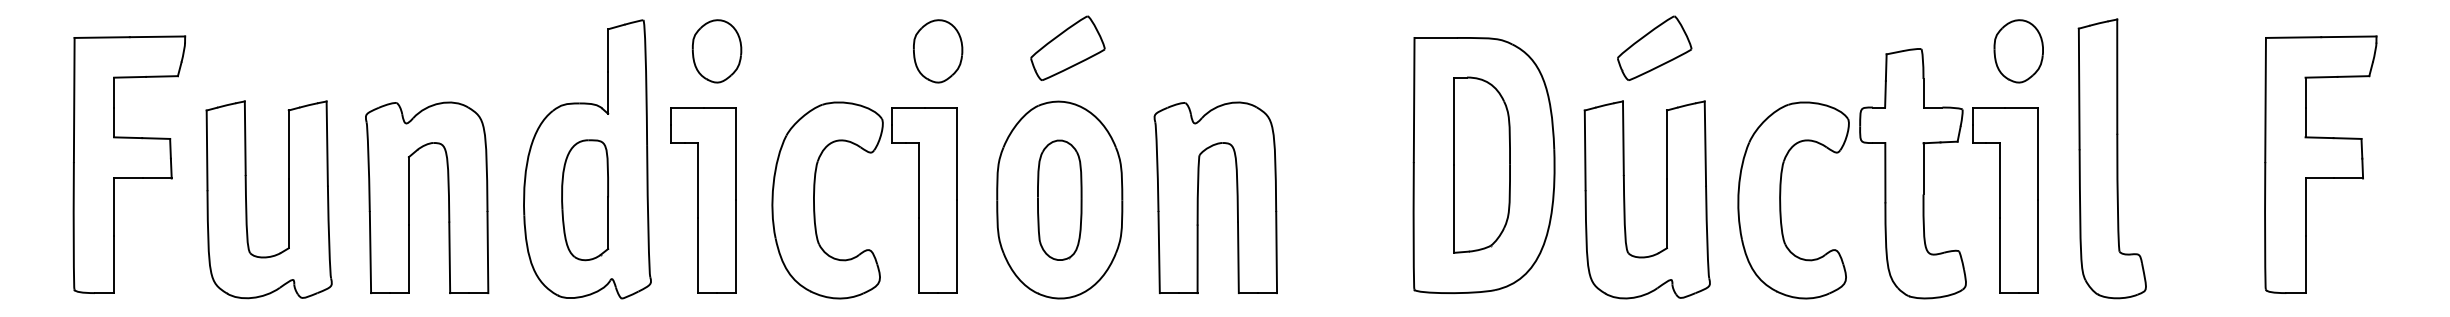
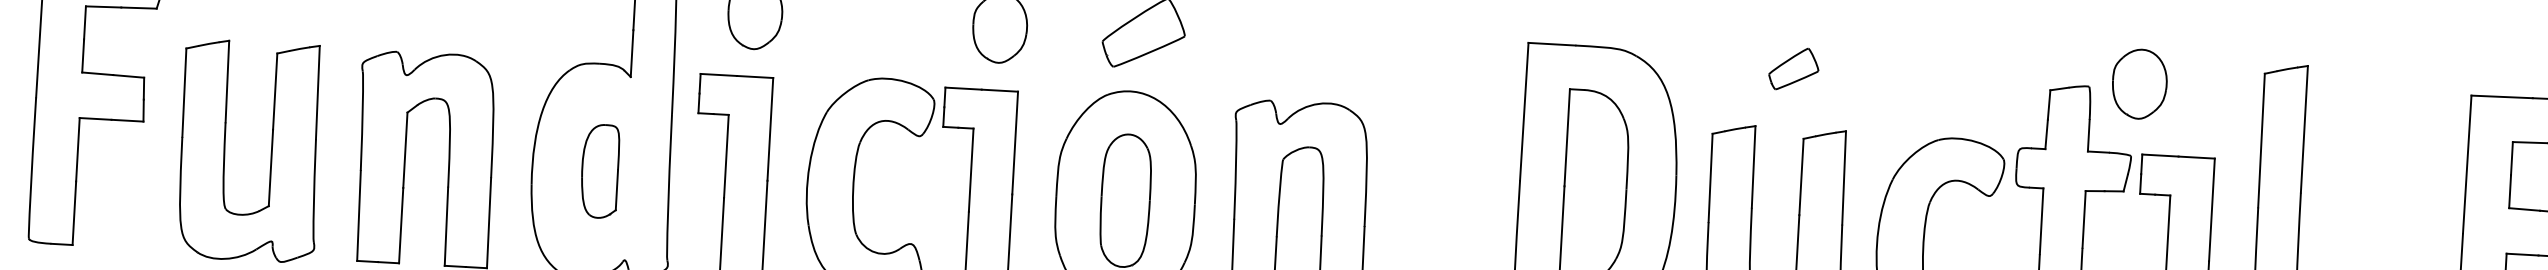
part: (1654, 47) -> (1793, 68), size x0.6
part: (2018, 51) -> (2139, 84), moved
part: (585, 200) -> (600, 171), size x0.7

